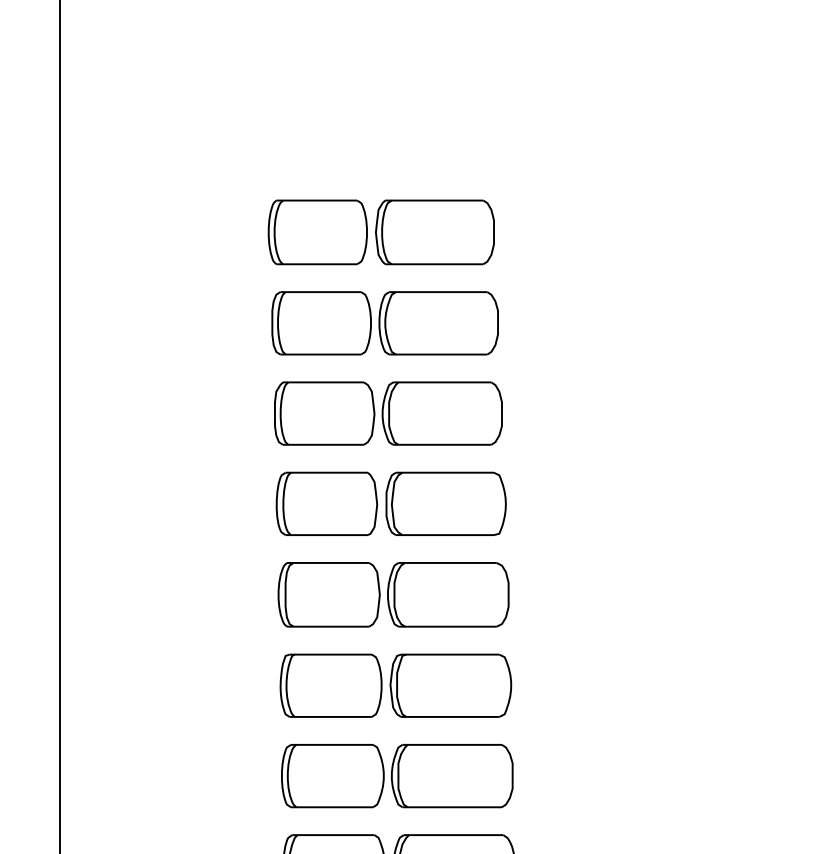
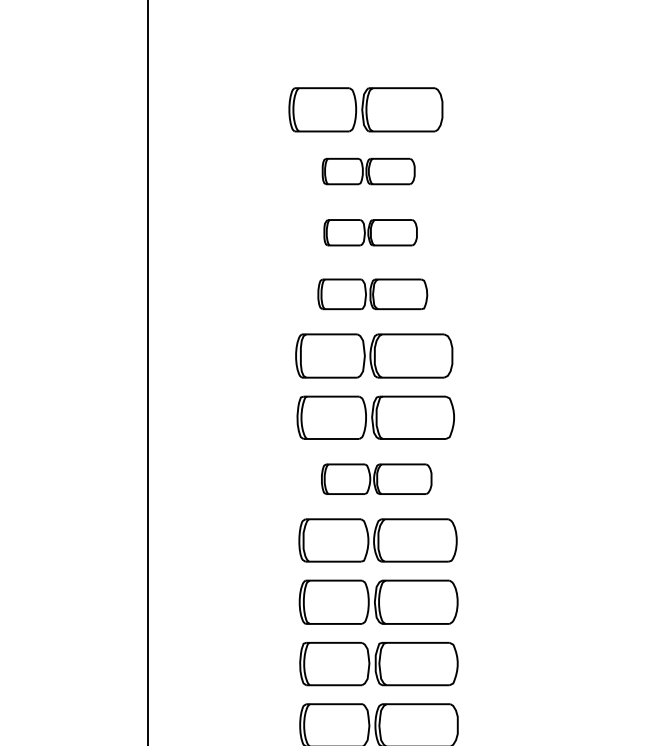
part: (385, 323) -> (368, 171), size x0.6
part: (388, 412) -> (370, 232), size x0.6
part: (391, 504) -> (372, 294), size x0.7
part: (396, 776) -> (376, 479), size x0.7

